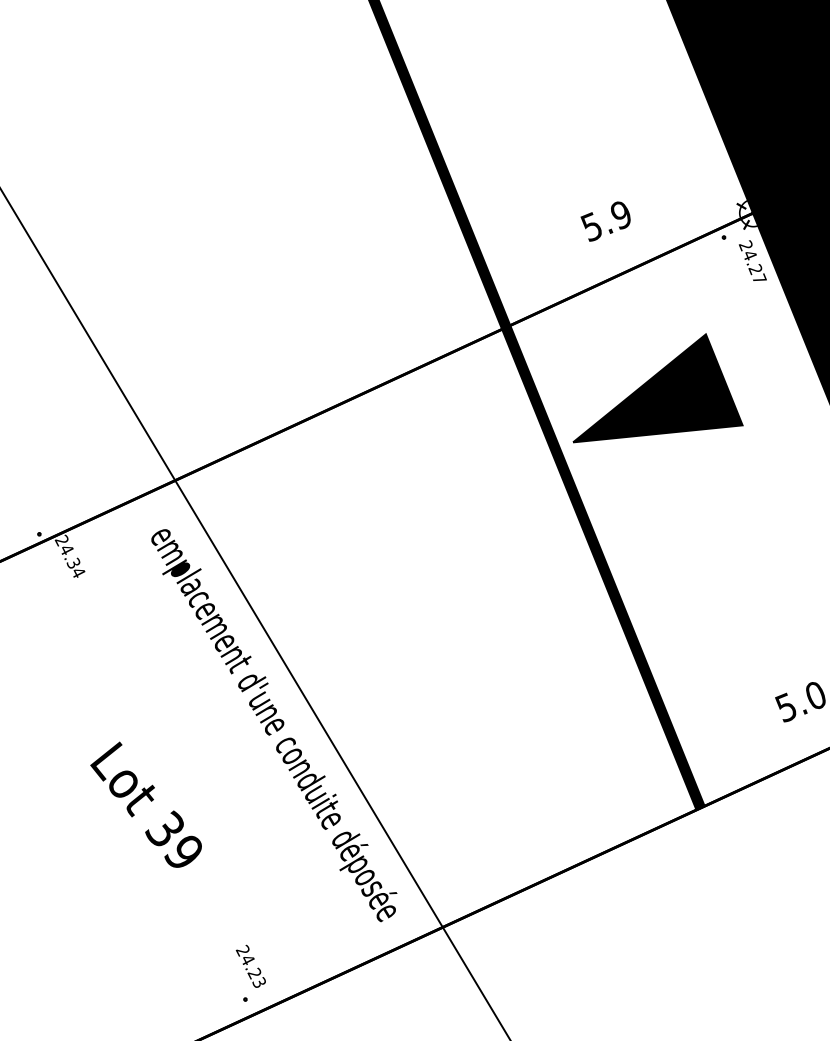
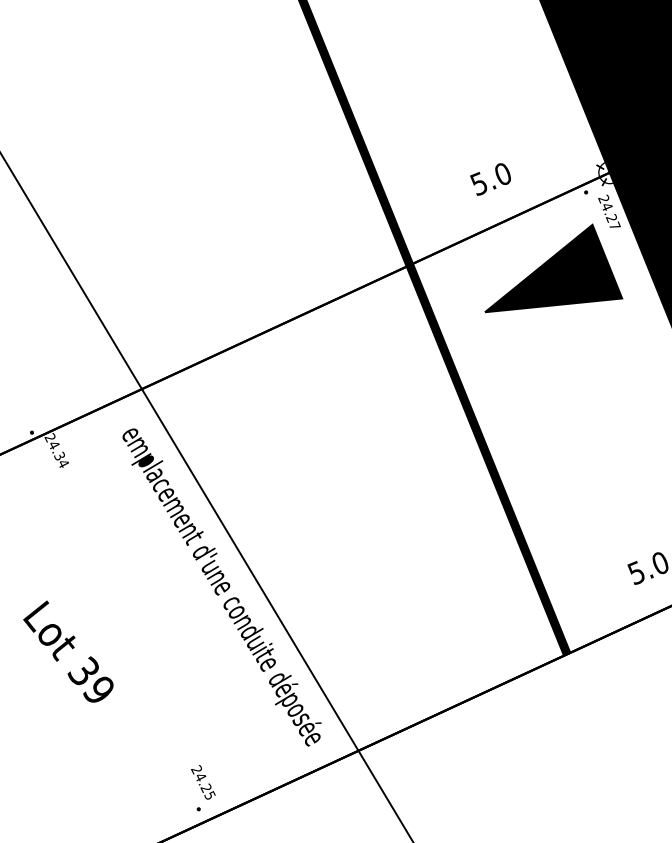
text: (620, 215) -> (502, 174), 5.9 -> 5.0
part: (657, 388) -> (553, 268), moved
text: (146, 804) -> (68, 651), moved
text: (261, 982) -> (211, 795), 24.23 -> 24.25

